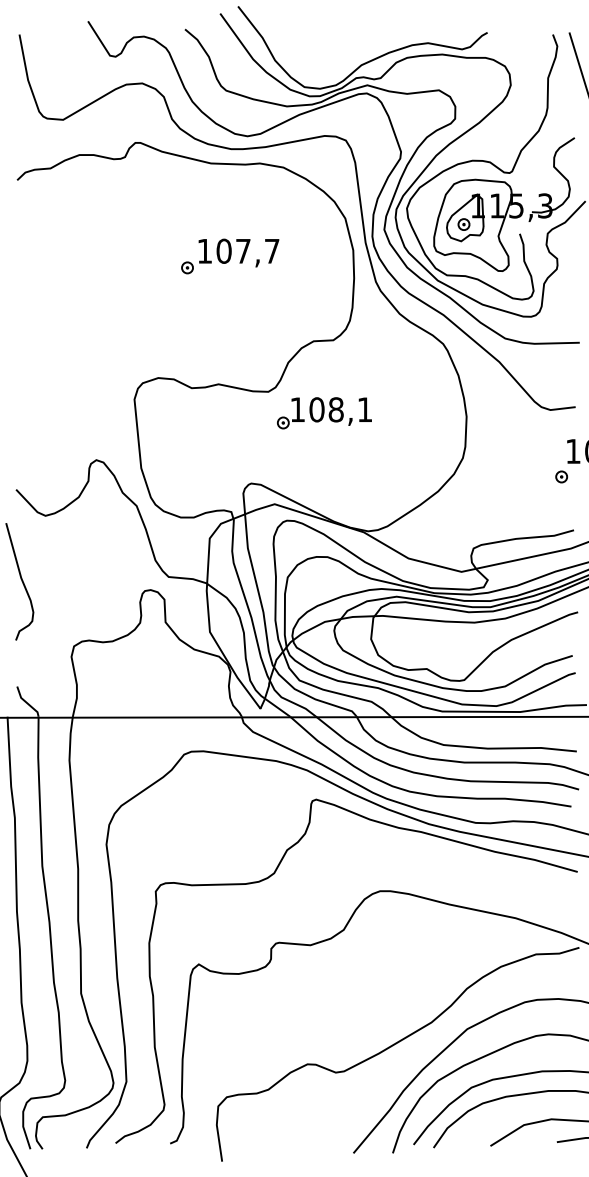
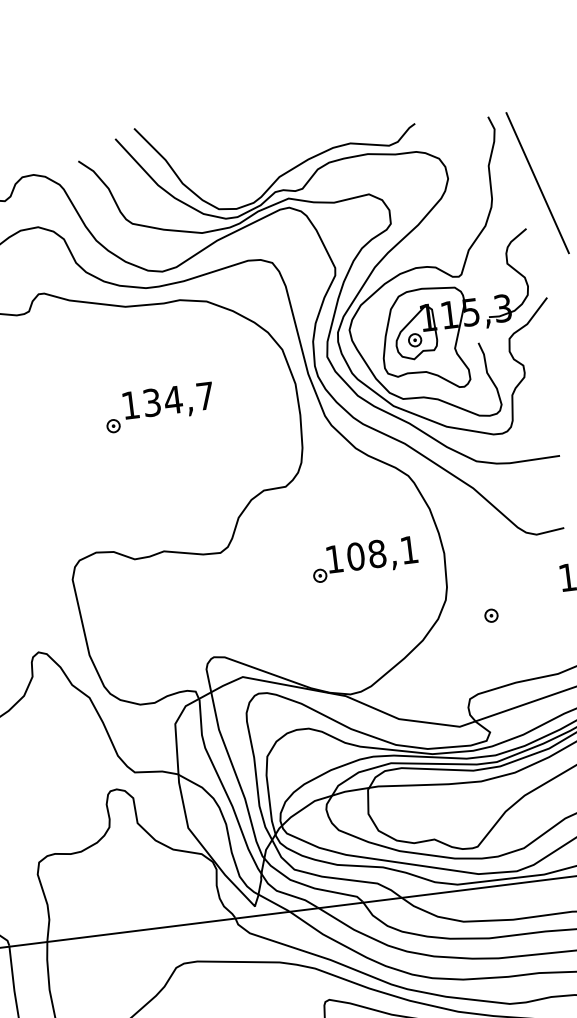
text: (233, 250) -> (162, 400), 107,7 -> 134,7
part: (324, 413) -> (364, 559), moved
part: (561, 476) -> (491, 615), moved

